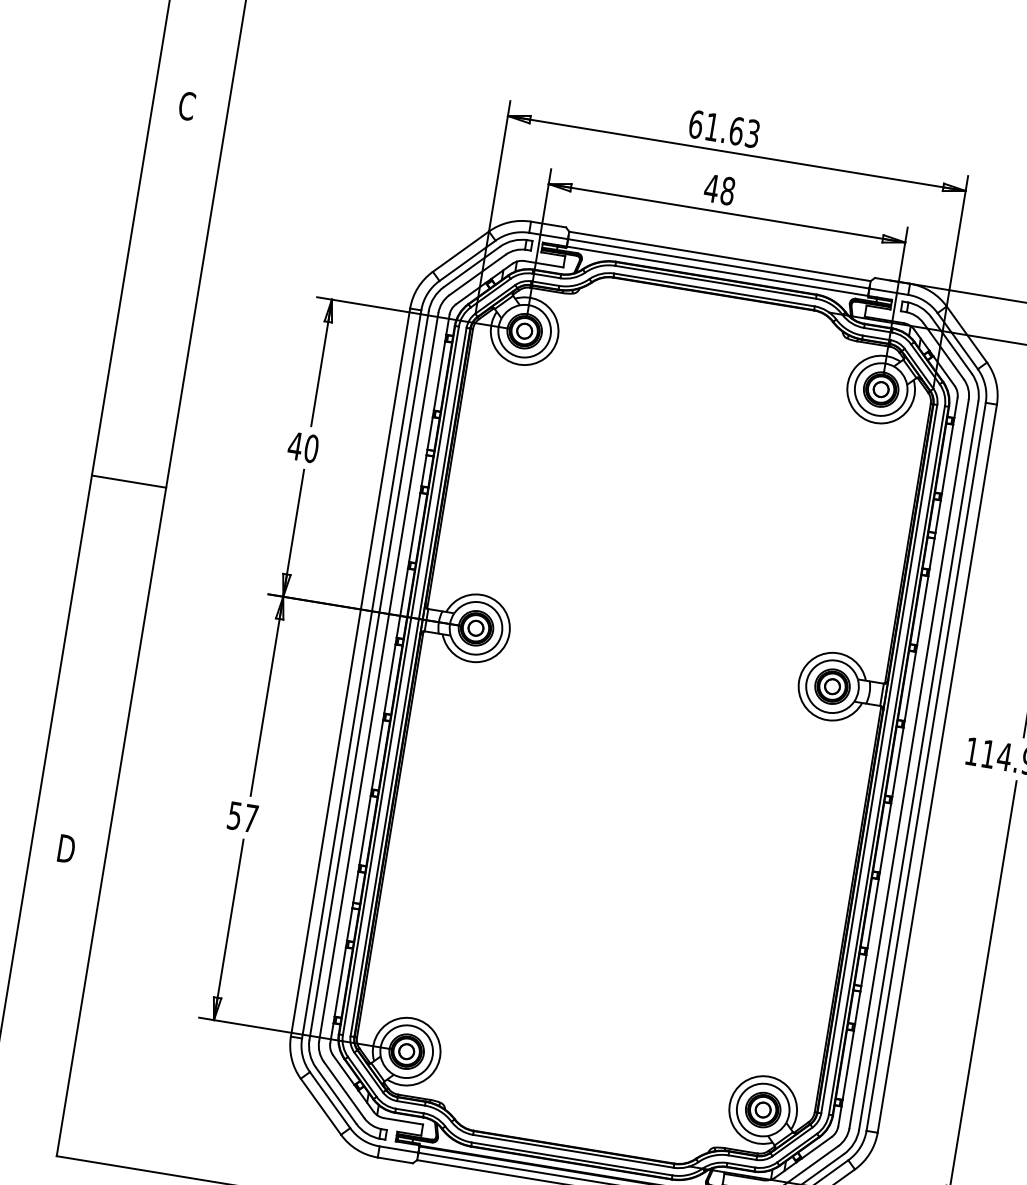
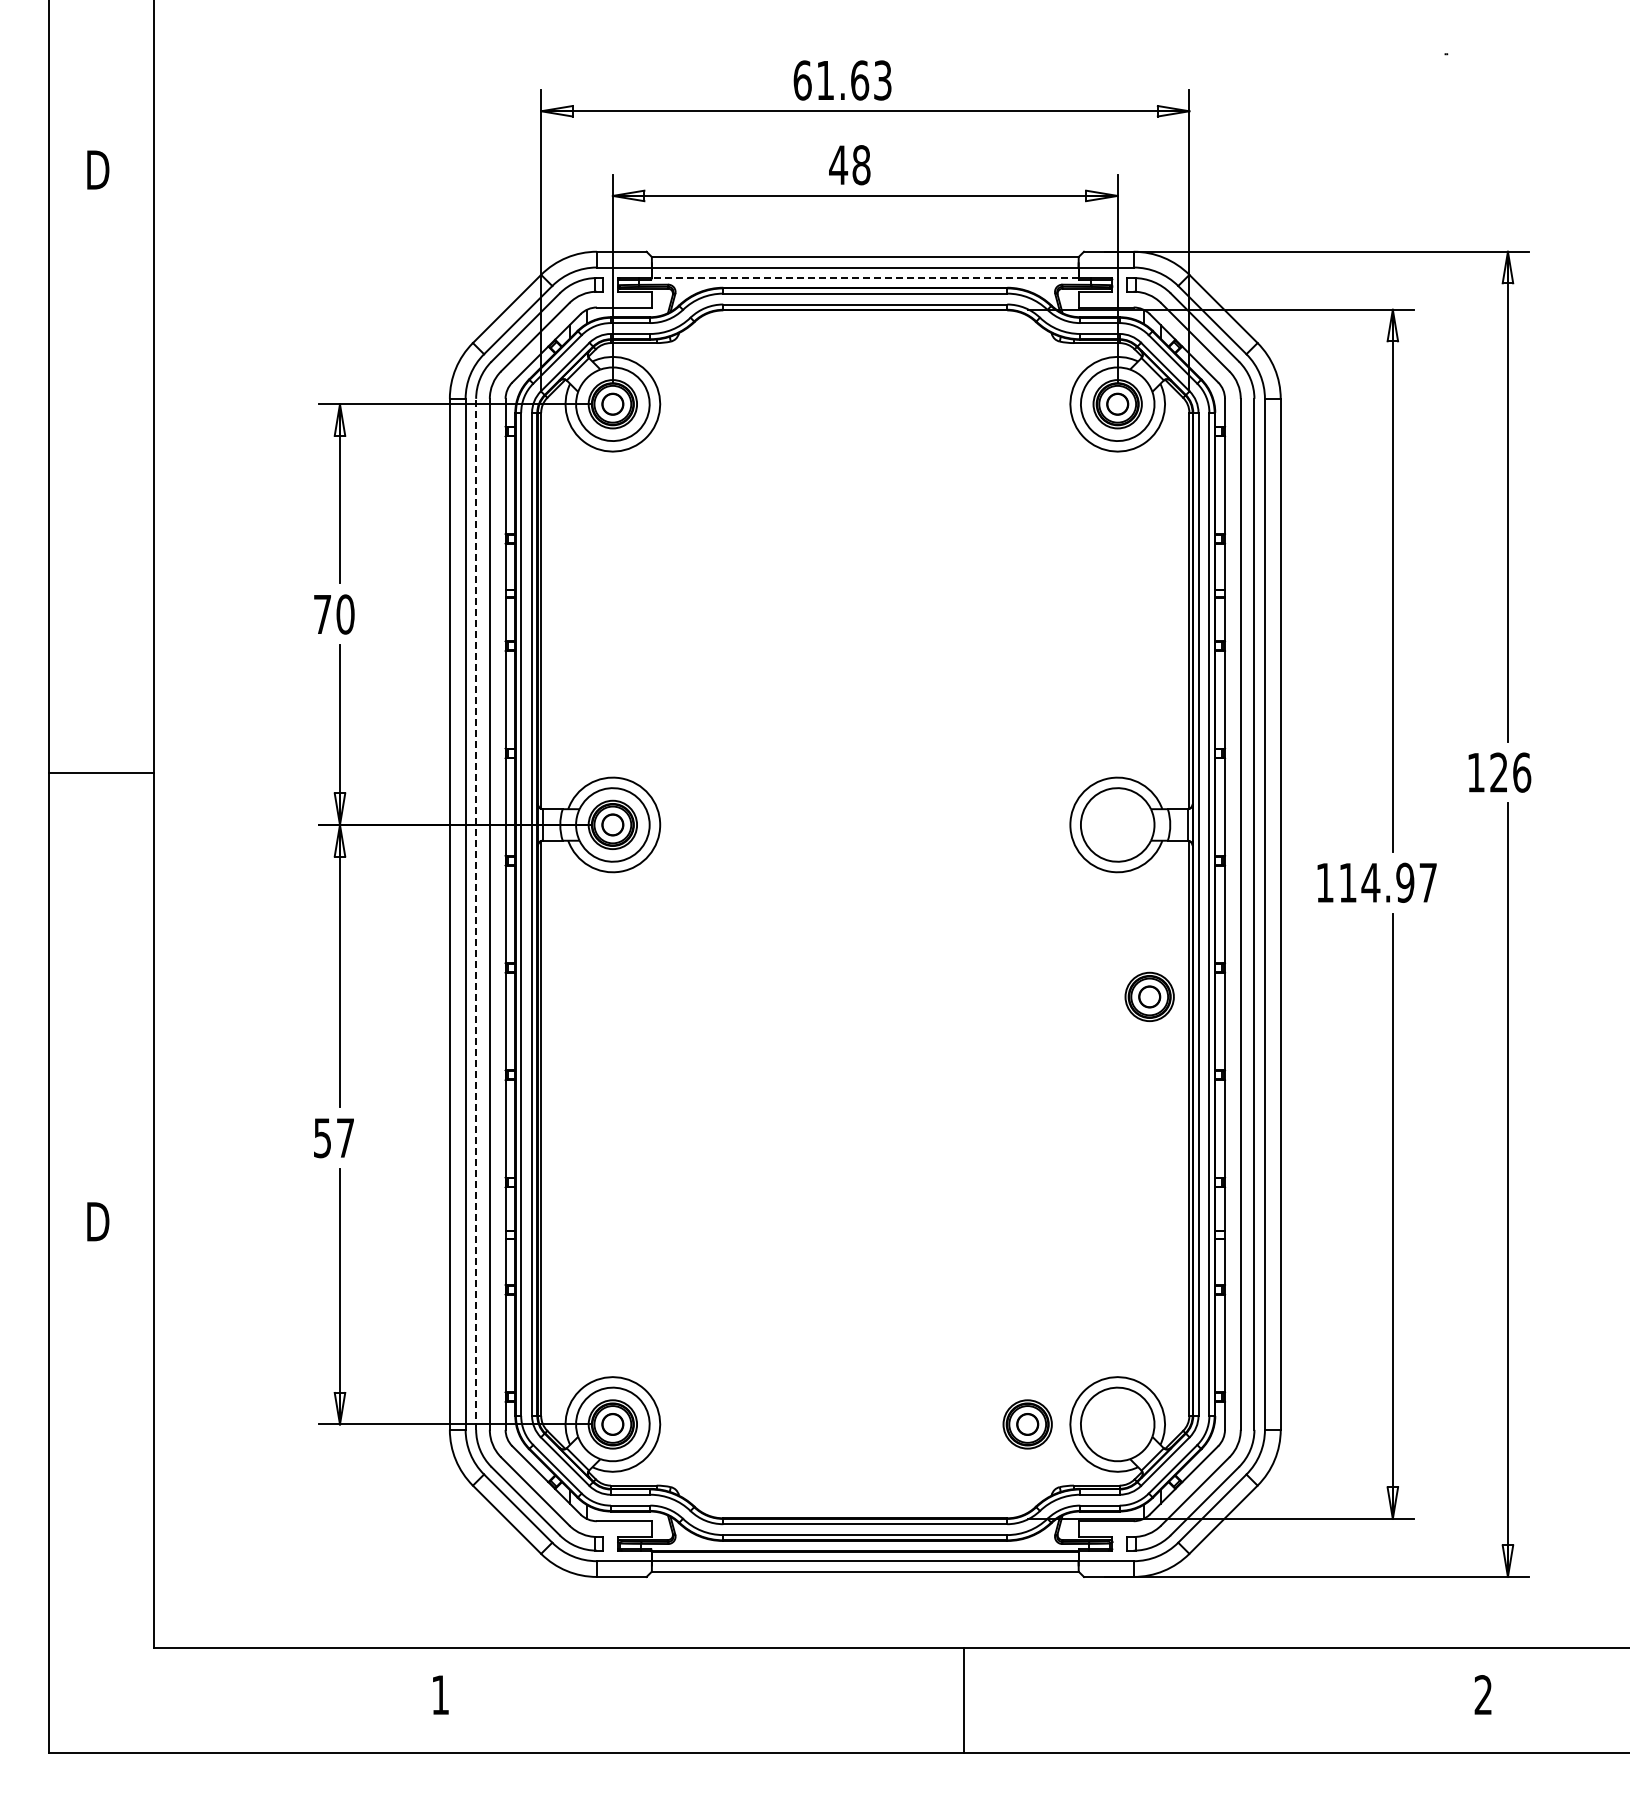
text: (187, 105) -> (97, 169), C -> D
line: (716, 271) -> (864, 278), solid -> dashed
text: (295, 446) -> (322, 614), 40 -> 70
line: (128, 481) -> (100, 773), moved
line: (369, 675) -> (476, 914), solid -> dashed
part: (832, 686) -> (1149, 996), moved
part: (763, 1110) -> (1027, 1424), moved

